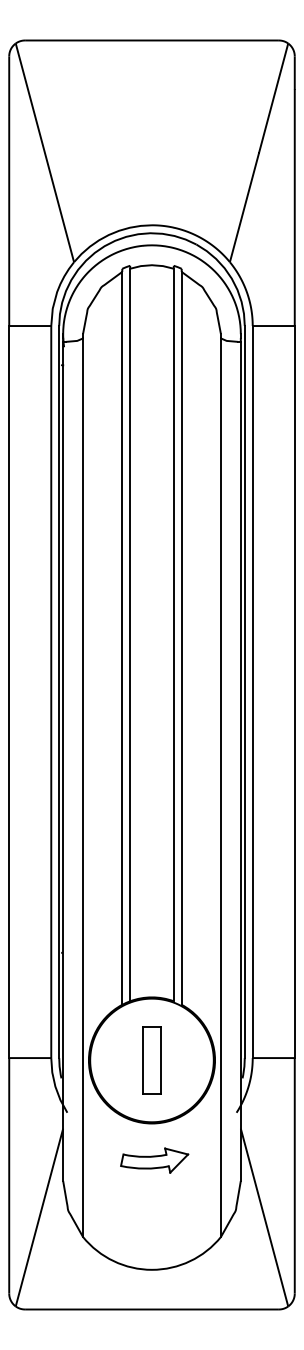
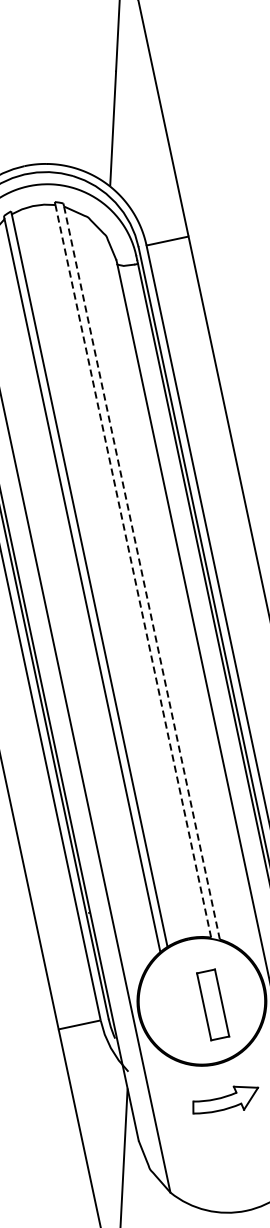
line: (173, 634) -> (132, 570), solid -> dashed
line: (181, 638) -> (141, 573), solid -> dashed
part: (151, 1060) -> (212, 1005), moved

